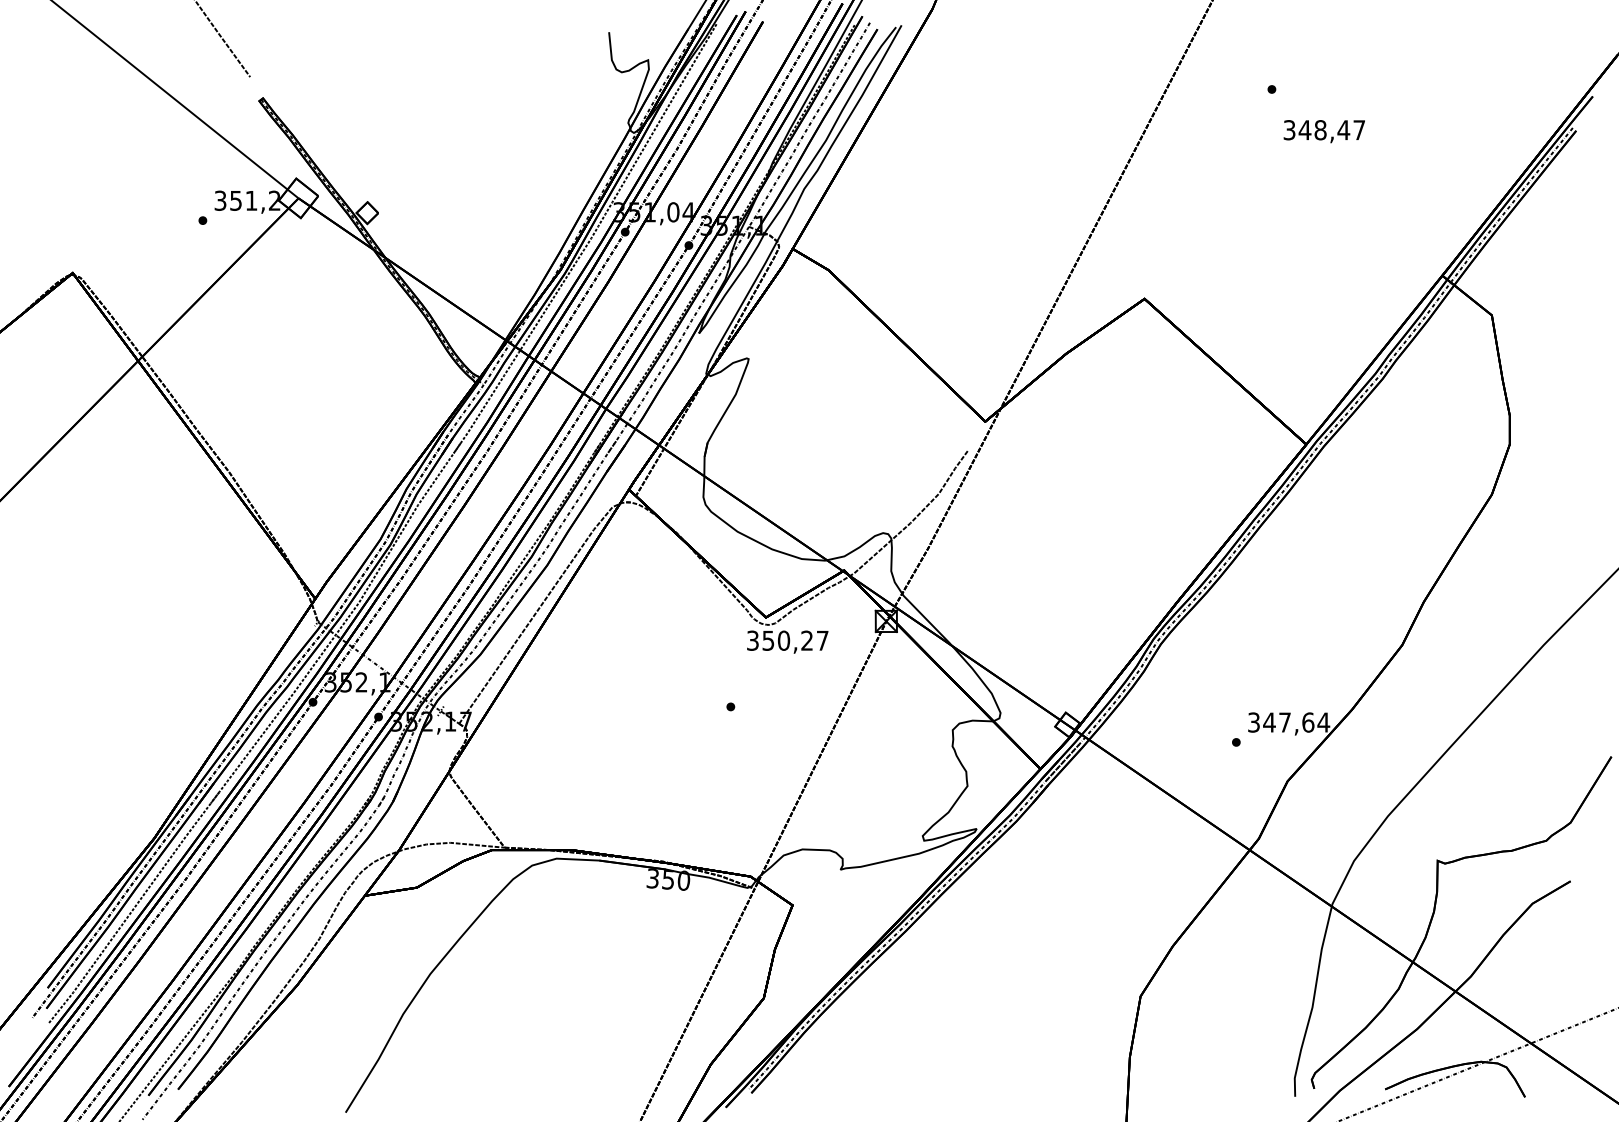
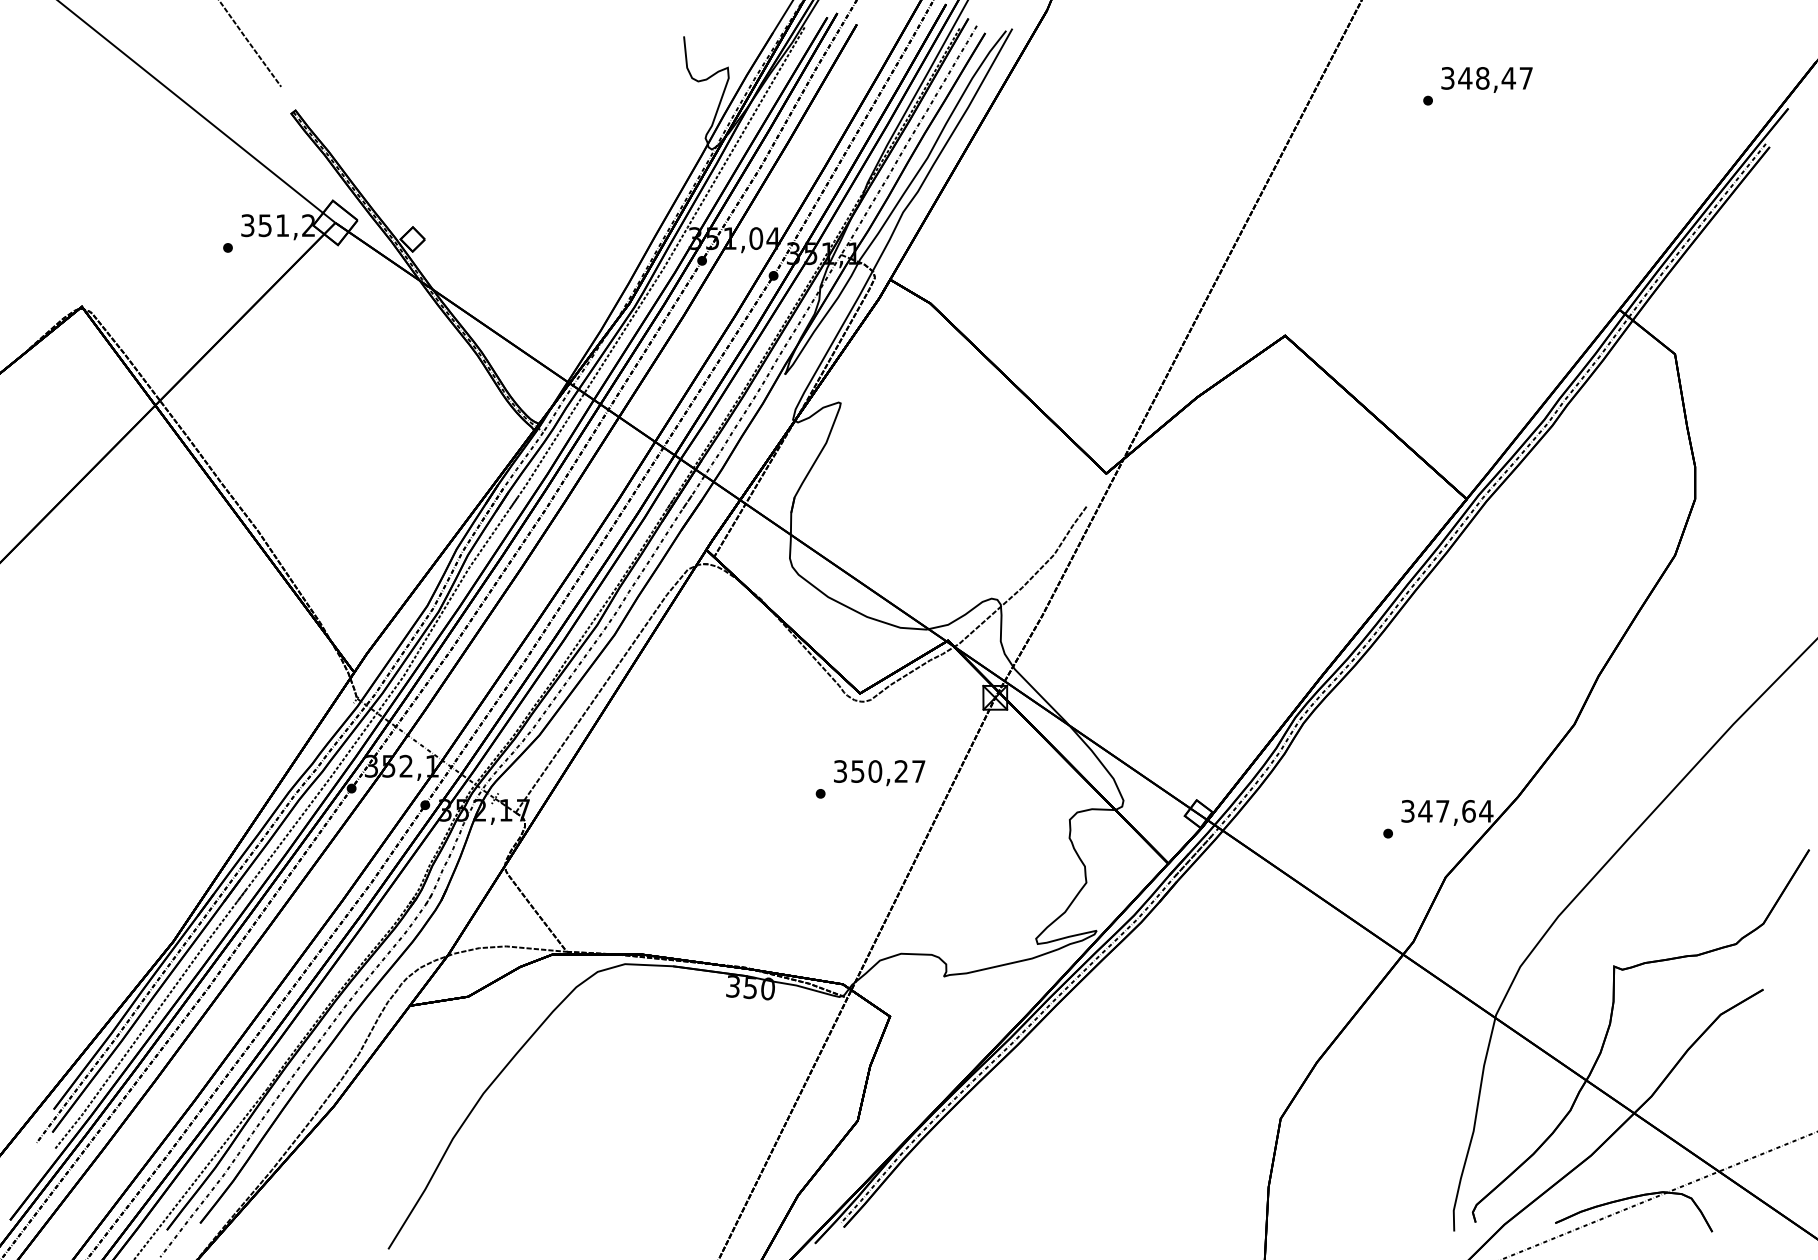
text: (1323, 131) -> (1486, 79), moved
text: (787, 642) -> (879, 773), moved

